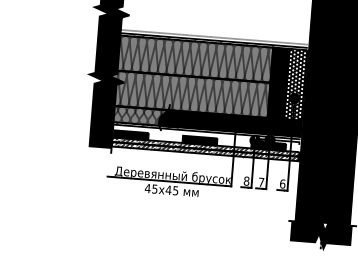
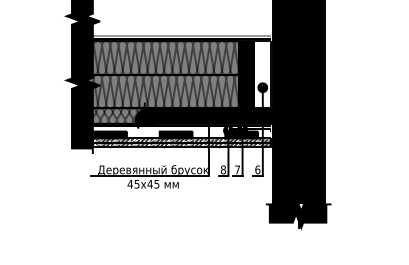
hatch: (295, 84) -> (262, 74), removed

